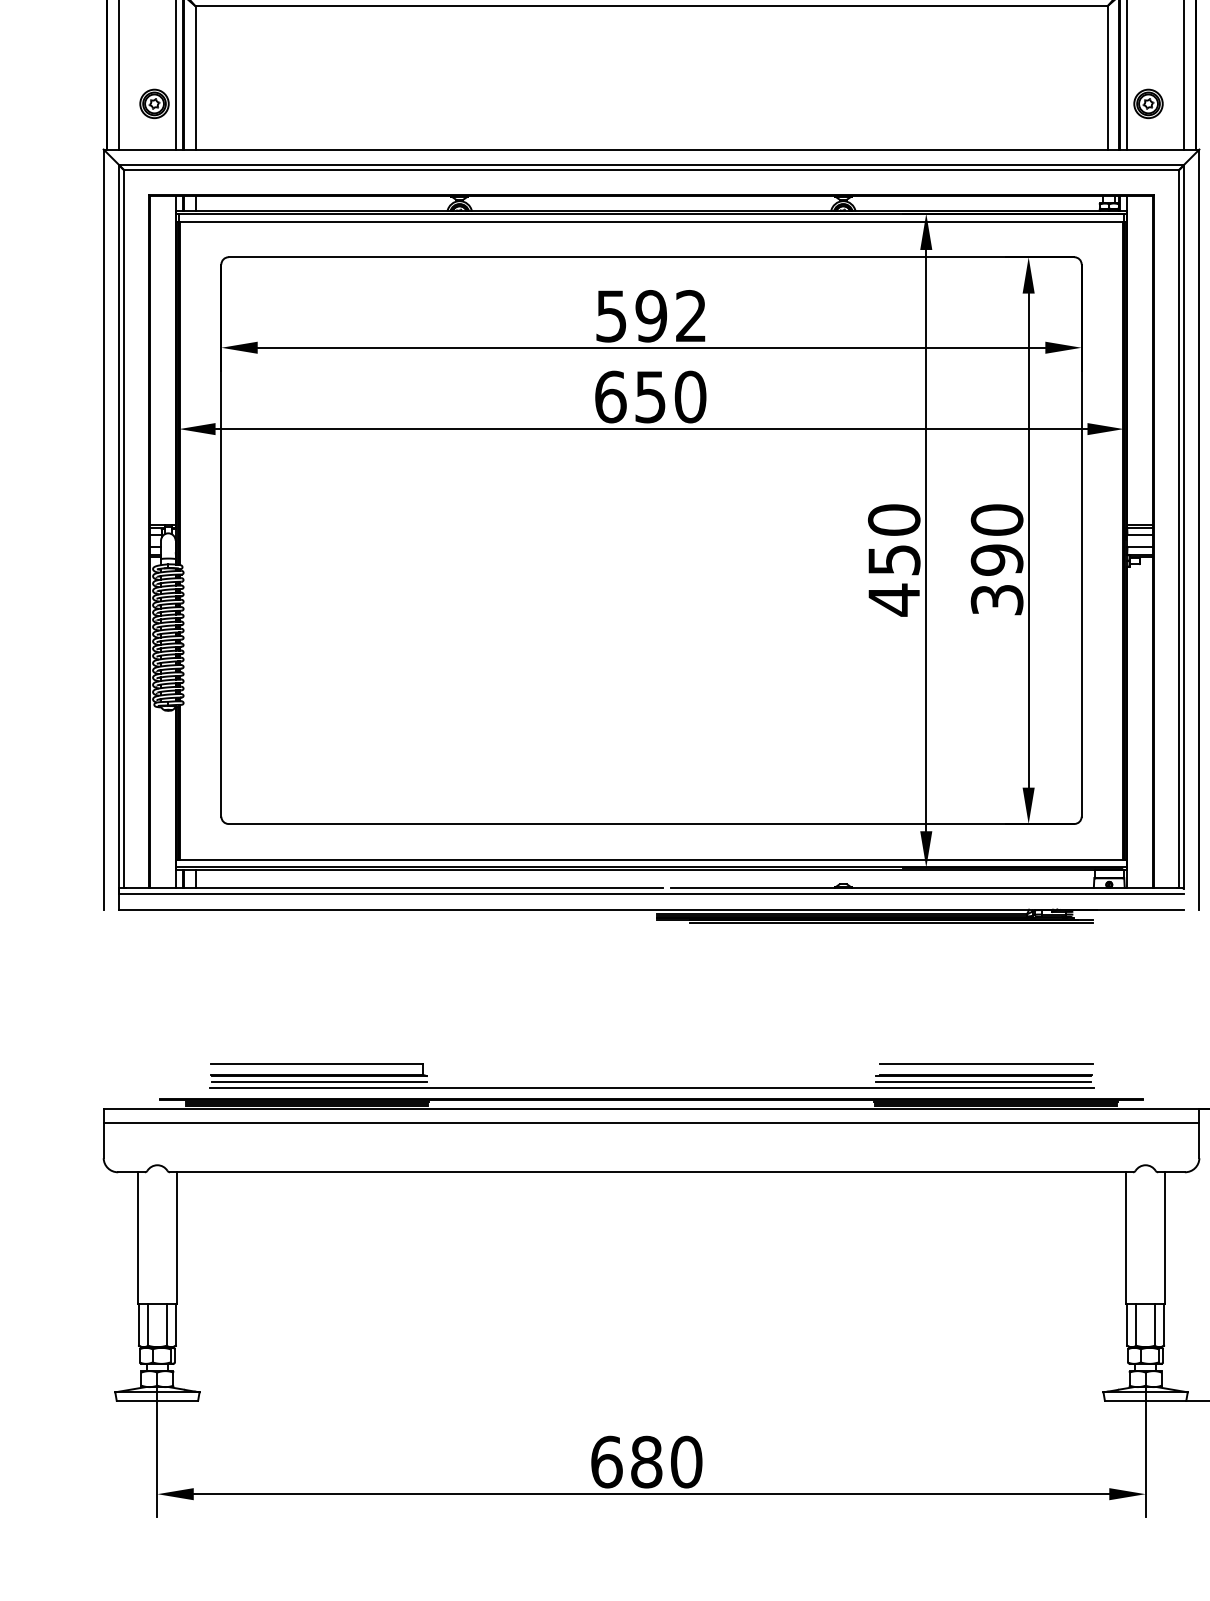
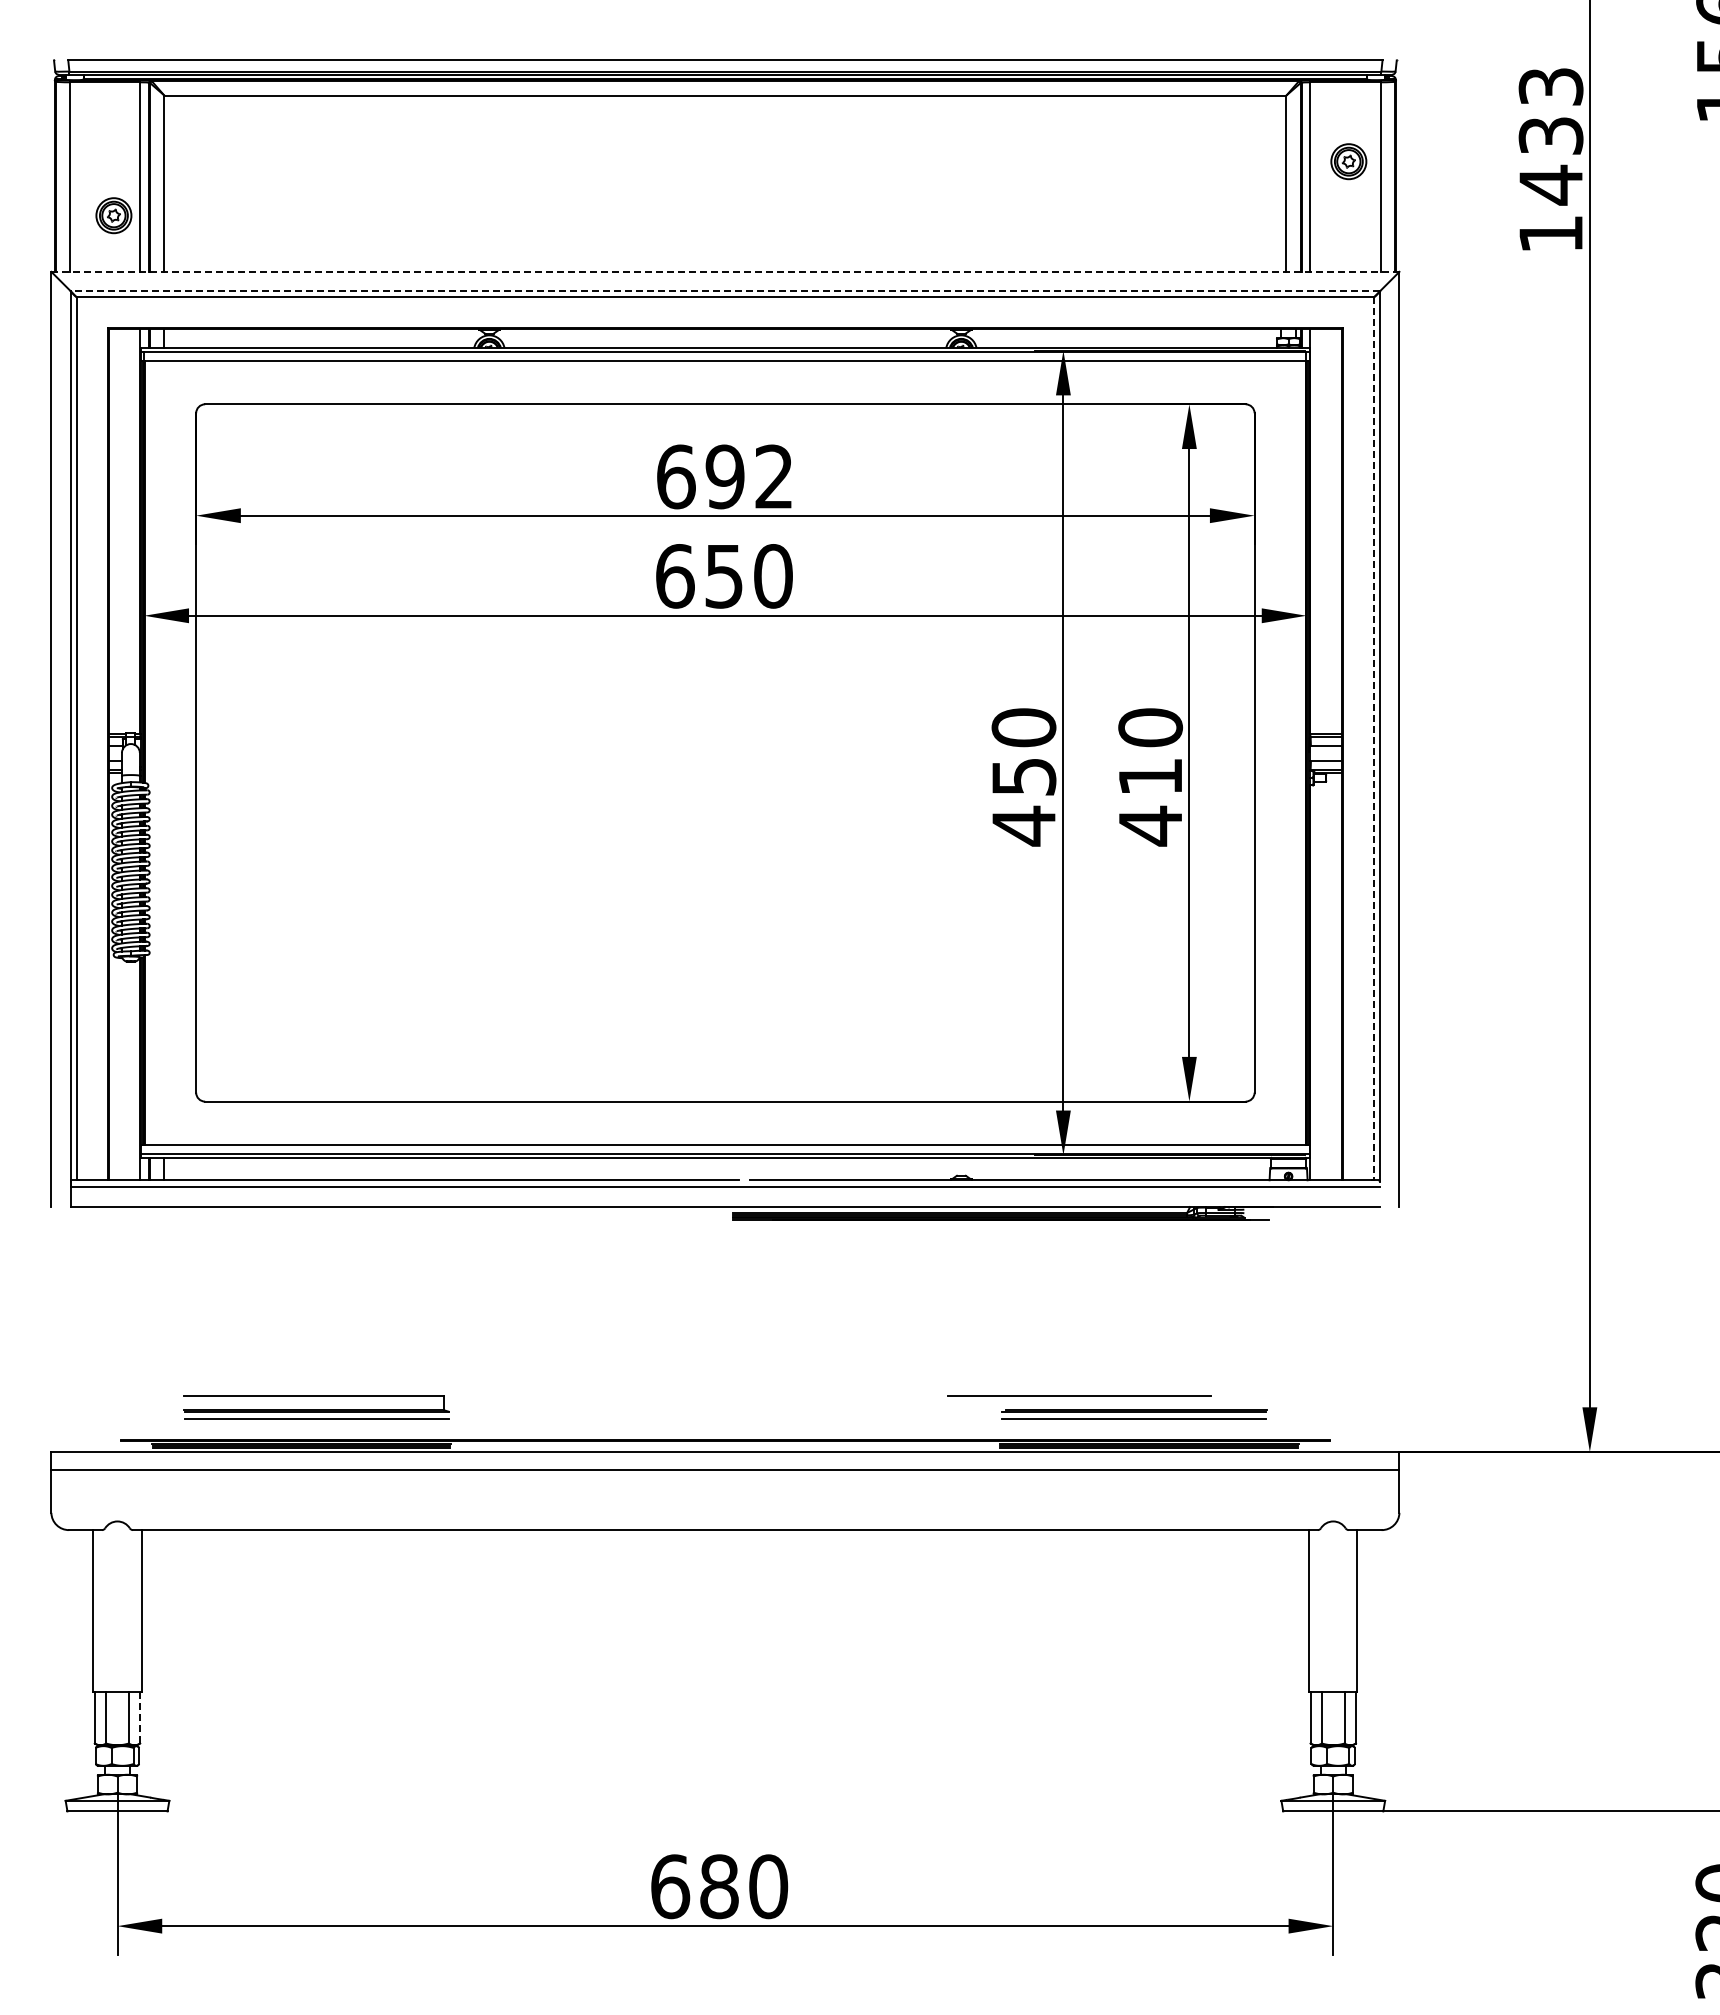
part: (1148, 103) -> (1348, 161), moved
line: (651, 149) -> (725, 271), solid -> dashed
line: (651, 165) -> (725, 291), solid -> dashed
text: (611, 315) -> (676, 476), 592 -> 692
line: (1178, 529) -> (1373, 739), solid -> dashed
text: (997, 580) -> (1150, 801), 390 -> 410
line: (891, 923) -> (1020, 1223), removed
line: (986, 1062) -> (1079, 1395), moved
line: (651, 1088) -> (725, 1426), removed
line: (176, 1324) -> (140, 1717), solid -> dashed

